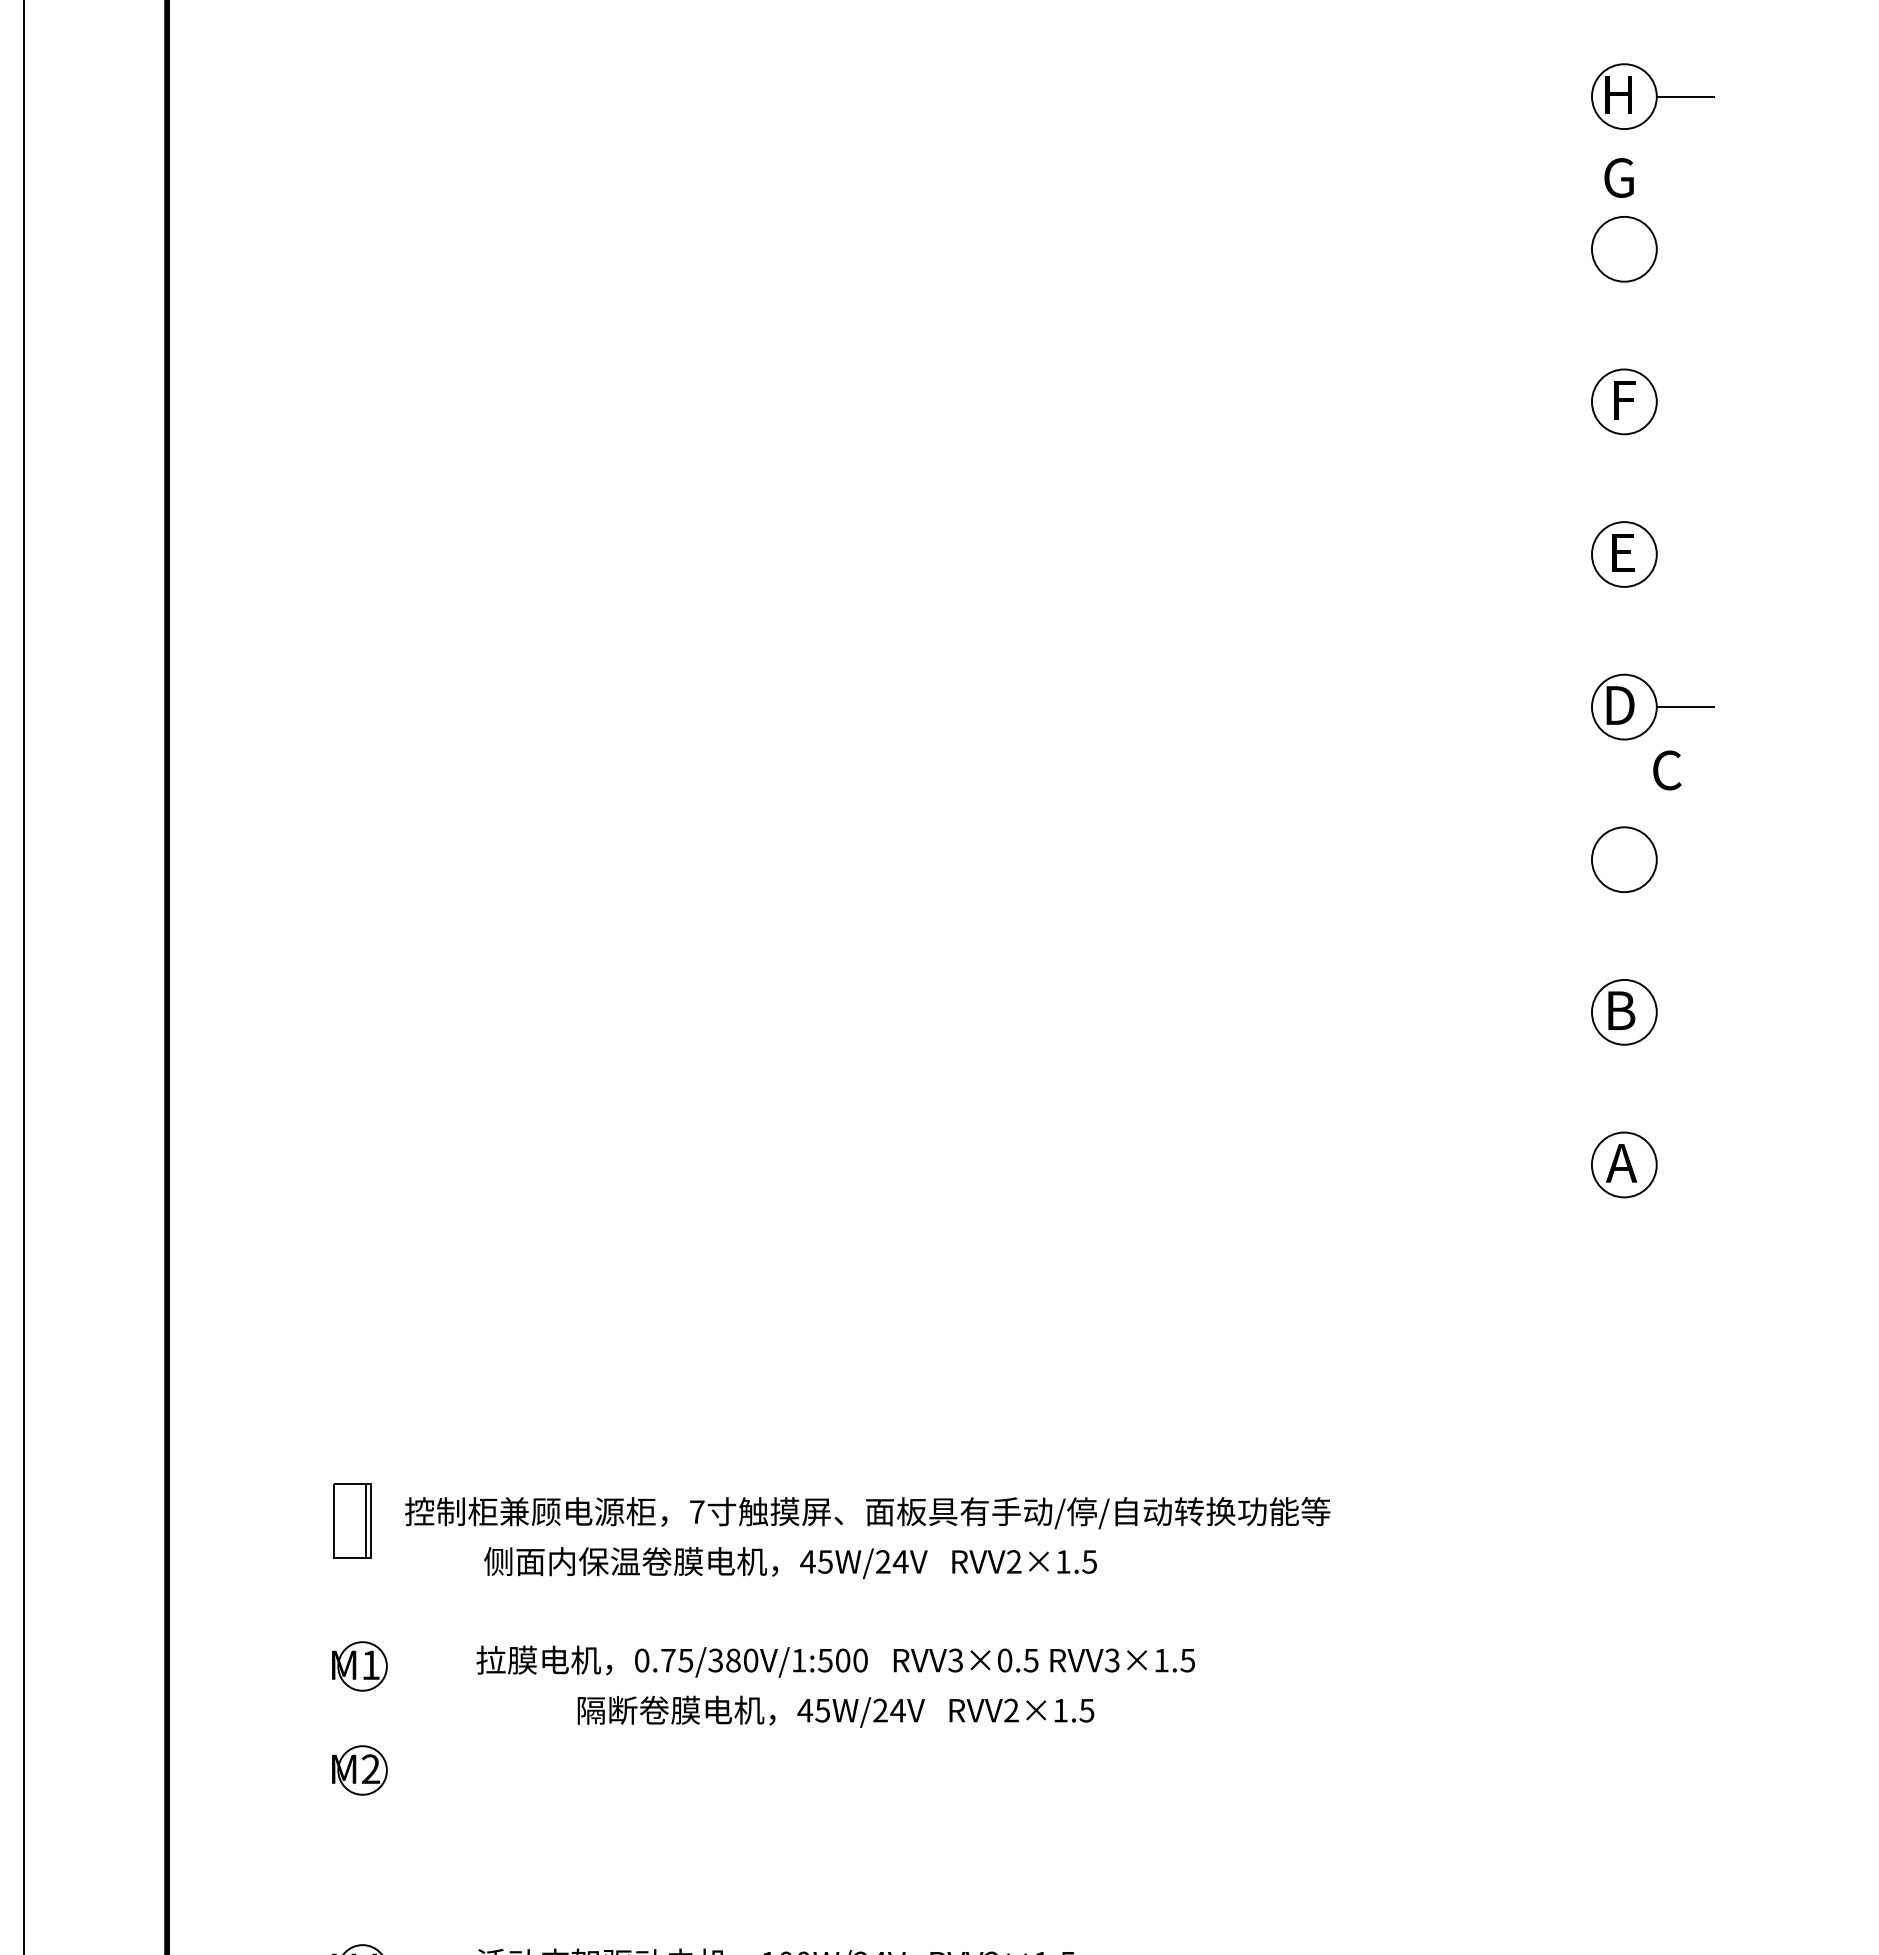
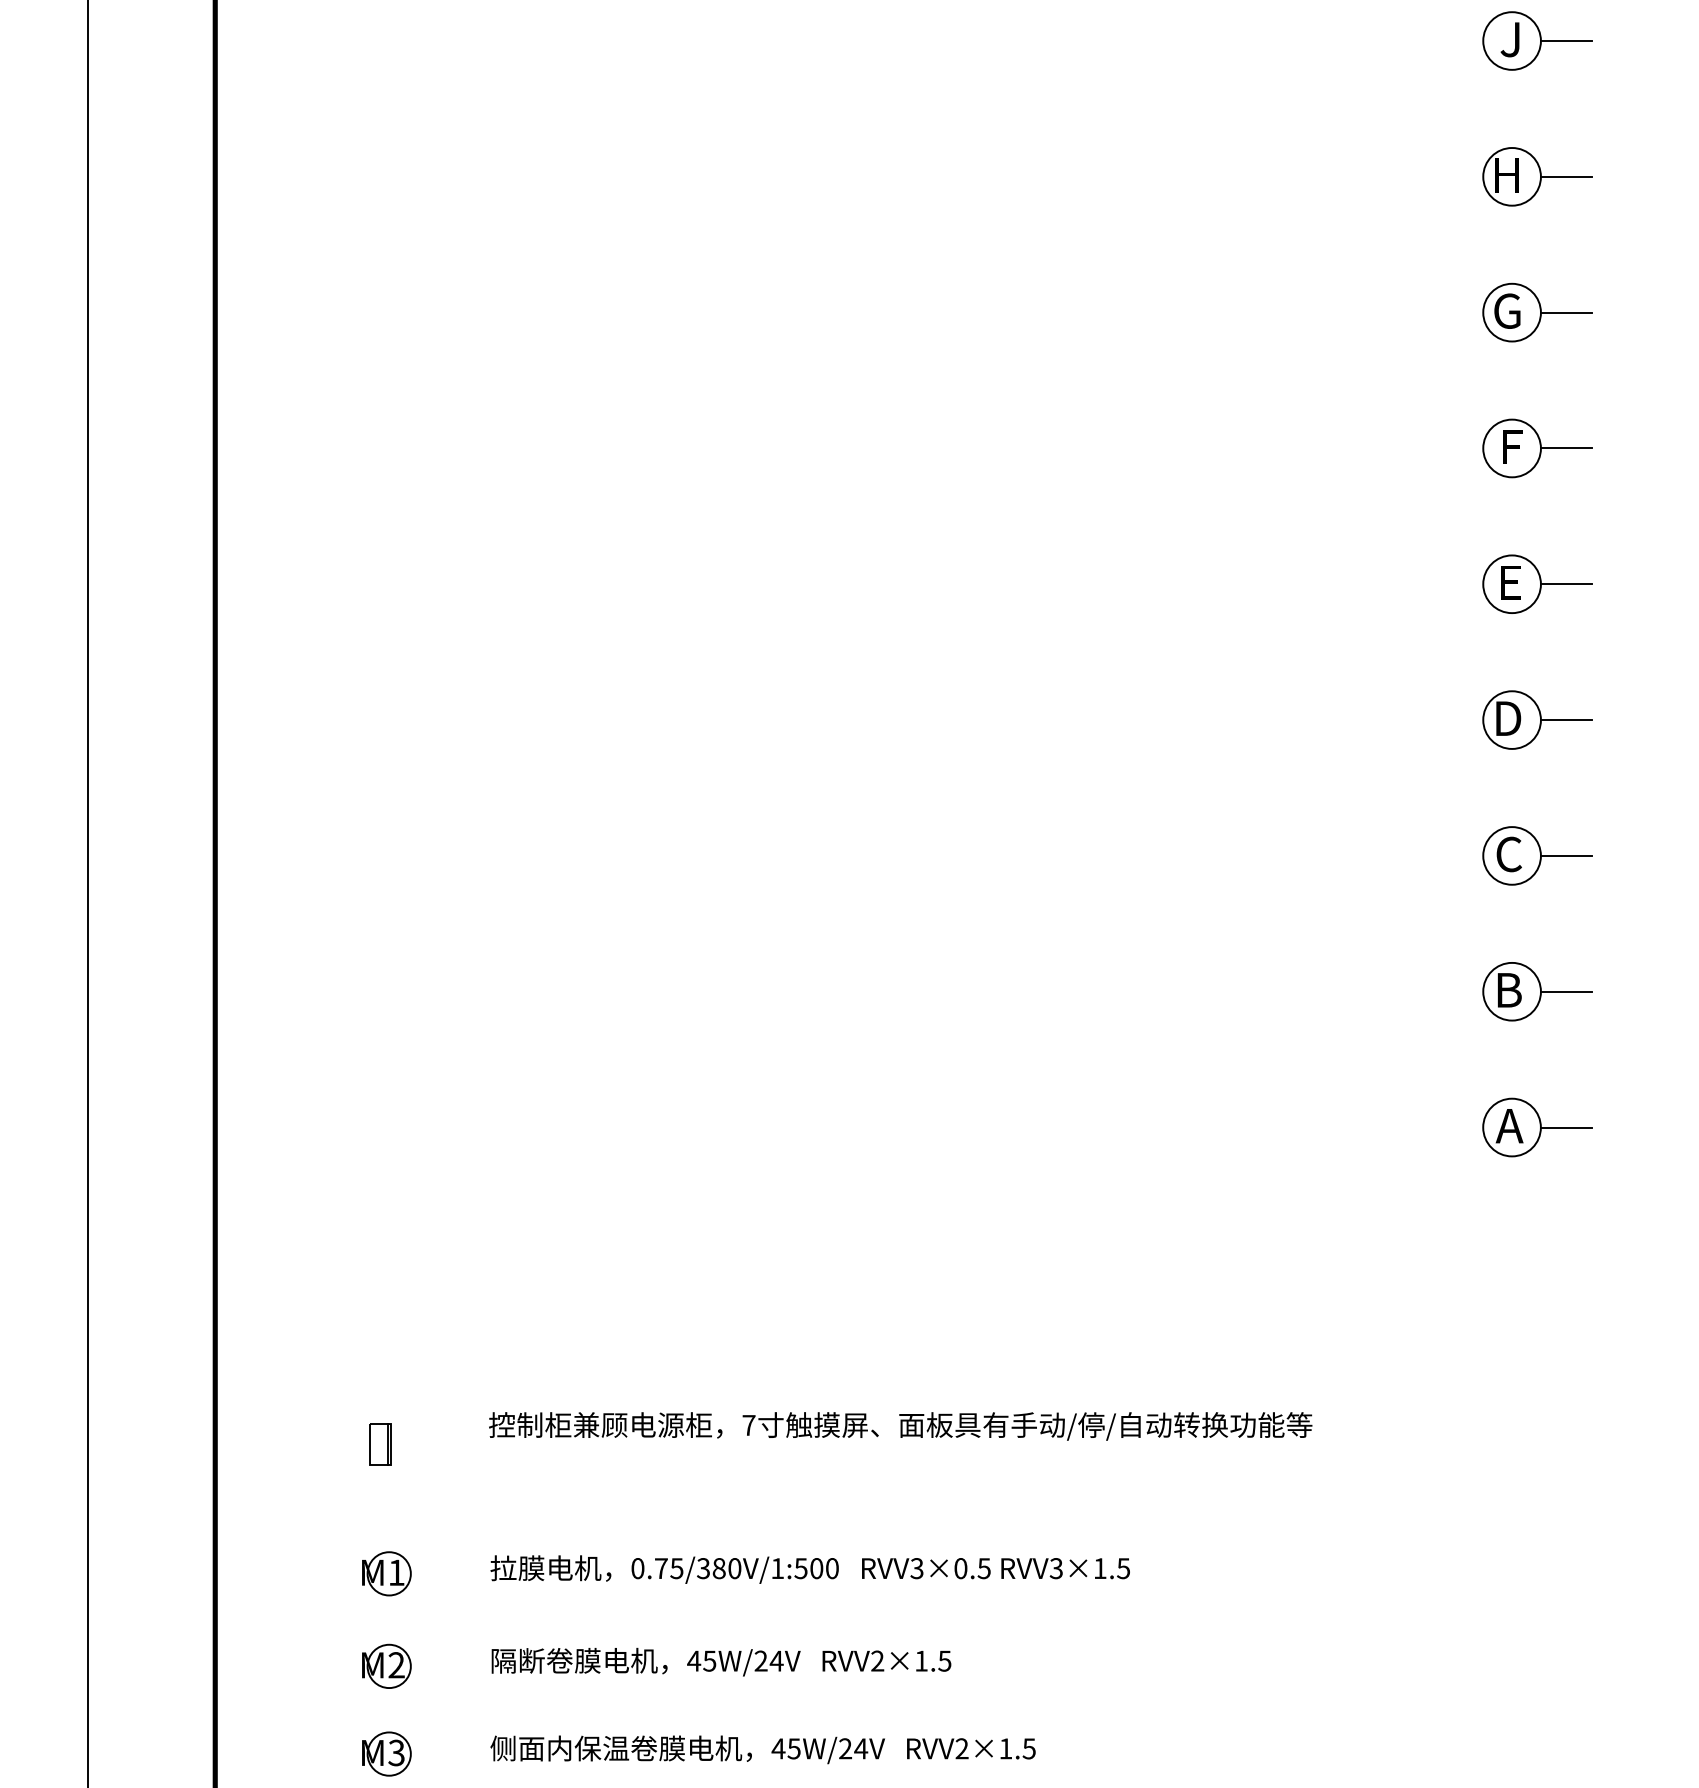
text: (1619, 177) -> (1507, 310), moved
line: (1684, 249) -> (1565, 312), added
line: (1684, 401) -> (1565, 448), added
line: (1684, 554) -> (1565, 584), added
text: (1666, 770) -> (1508, 854), moved
line: (1684, 859) -> (1565, 855), added
line: (1684, 1012) -> (1565, 991), added
line: (1684, 1164) -> (1565, 1127), added
text: (867, 1513) -> (900, 1426), moved
part: (352, 1521) -> (380, 1444), size x0.62
text: (789, 1562) -> (762, 1749), moved
text: (835, 1711) -> (721, 1661), moved
part: (359, 1868) -> (386, 1753), added

